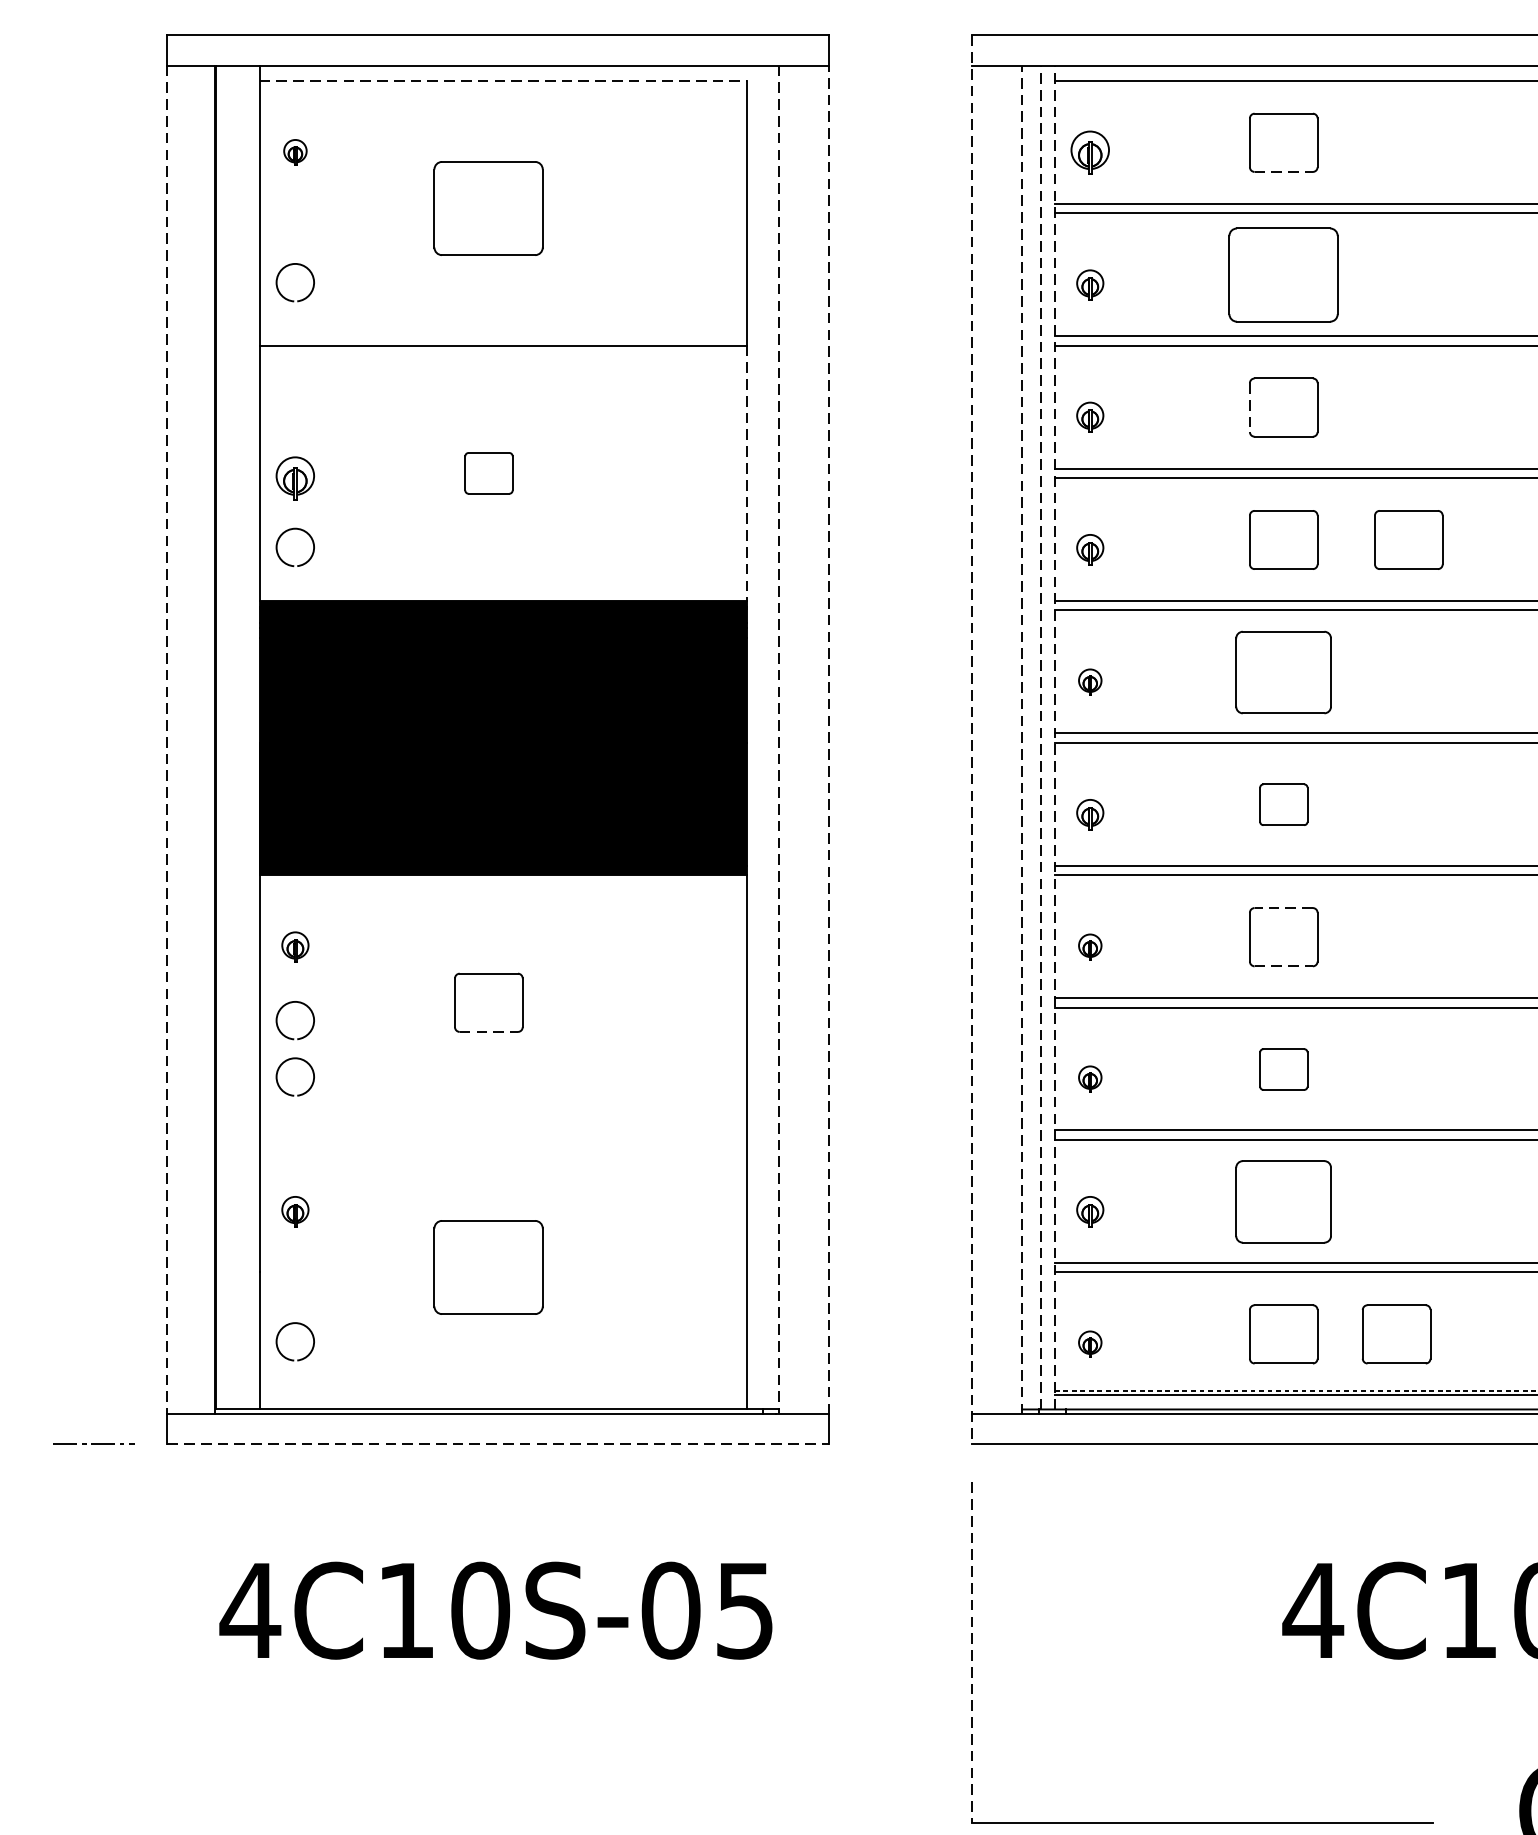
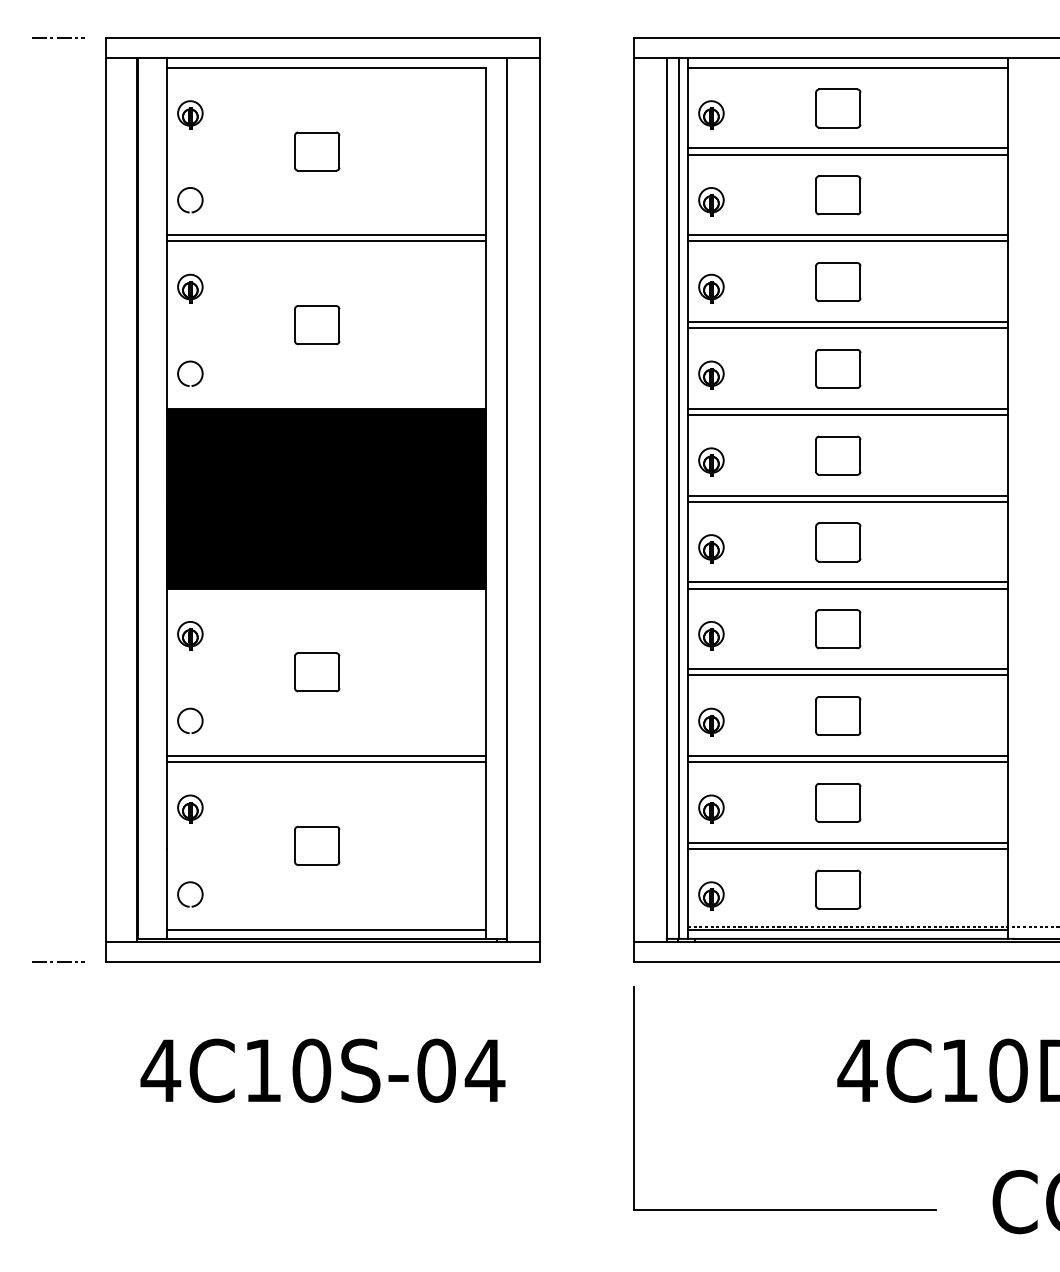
line: (94, 35) -> (58, 38), added
line: (503, 80) -> (326, 67), dashed -> solid
part: (295, 151) -> (190, 114), size x1.67
line: (1284, 171) -> (838, 127), dashed -> solid
part: (489, 208) -> (317, 151), size x0.62
part: (1284, 275) -> (838, 195), size x0.62
part: (1090, 284) -> (711, 201), size x1.43
line: (503, 336) -> (326, 235), added
line: (1250, 408) -> (816, 282), dashed -> solid
part: (1090, 417) -> (711, 288), size x1.43
part: (489, 473) -> (317, 325), size x1.43
line: (747, 473) -> (486, 325), dashed -> solid
part: (295, 478) -> (190, 288), moved
part: (1409, 539) -> (920, 368), removed
part: (1090, 548) -> (711, 374), size x1.43
part: (1284, 672) -> (838, 455), size x0.71
part: (1090, 681) -> (711, 461), size x1.67
line: (1039, 736) -> (678, 497), dashed -> solid
line: (1055, 736) -> (688, 497), dashed -> solid
line: (167, 739) -> (106, 499), dashed -> solid
line: (779, 739) -> (507, 499), dashed -> solid
line: (829, 739) -> (540, 499), dashed -> solid
line: (971, 739) -> (633, 499), dashed -> solid
line: (1021, 739) -> (666, 499), dashed -> solid
part: (1284, 804) -> (838, 542), size x1.43
part: (1090, 813) -> (711, 548), size x1.43
line: (1282, 908) -> (837, 610), dashed -> solid
part: (295, 946) -> (190, 635), size x1.43
part: (1090, 946) -> (711, 635), size x1.67
line: (1284, 966) -> (838, 648), dashed -> solid
arc: (306, 1007) -> (197, 675), removed
line: (489, 1032) -> (317, 691), dashed -> solid
part: (1284, 1068) -> (838, 715), size x1.43
part: (1090, 1077) -> (711, 721), size x1.67
line: (503, 1131) -> (326, 756), added
line: (503, 1140) -> (326, 762), added
part: (1284, 1201) -> (838, 802), size x0.71
part: (295, 1210) -> (190, 808), size x1.43
part: (1090, 1210) -> (711, 808), size x1.43
part: (489, 1267) -> (317, 845), size x0.62
part: (1396, 1334) -> (912, 889), removed
part: (1090, 1343) -> (711, 895), size x1.67
line: (503, 1395) -> (326, 929), added
line: (498, 1443) -> (323, 961), dashed -> solid
text: (744, 1610) -> (484, 1070), 4C10S-05 -> 4C10S-04
line: (972, 1652) -> (634, 1098), dashed -> solid

